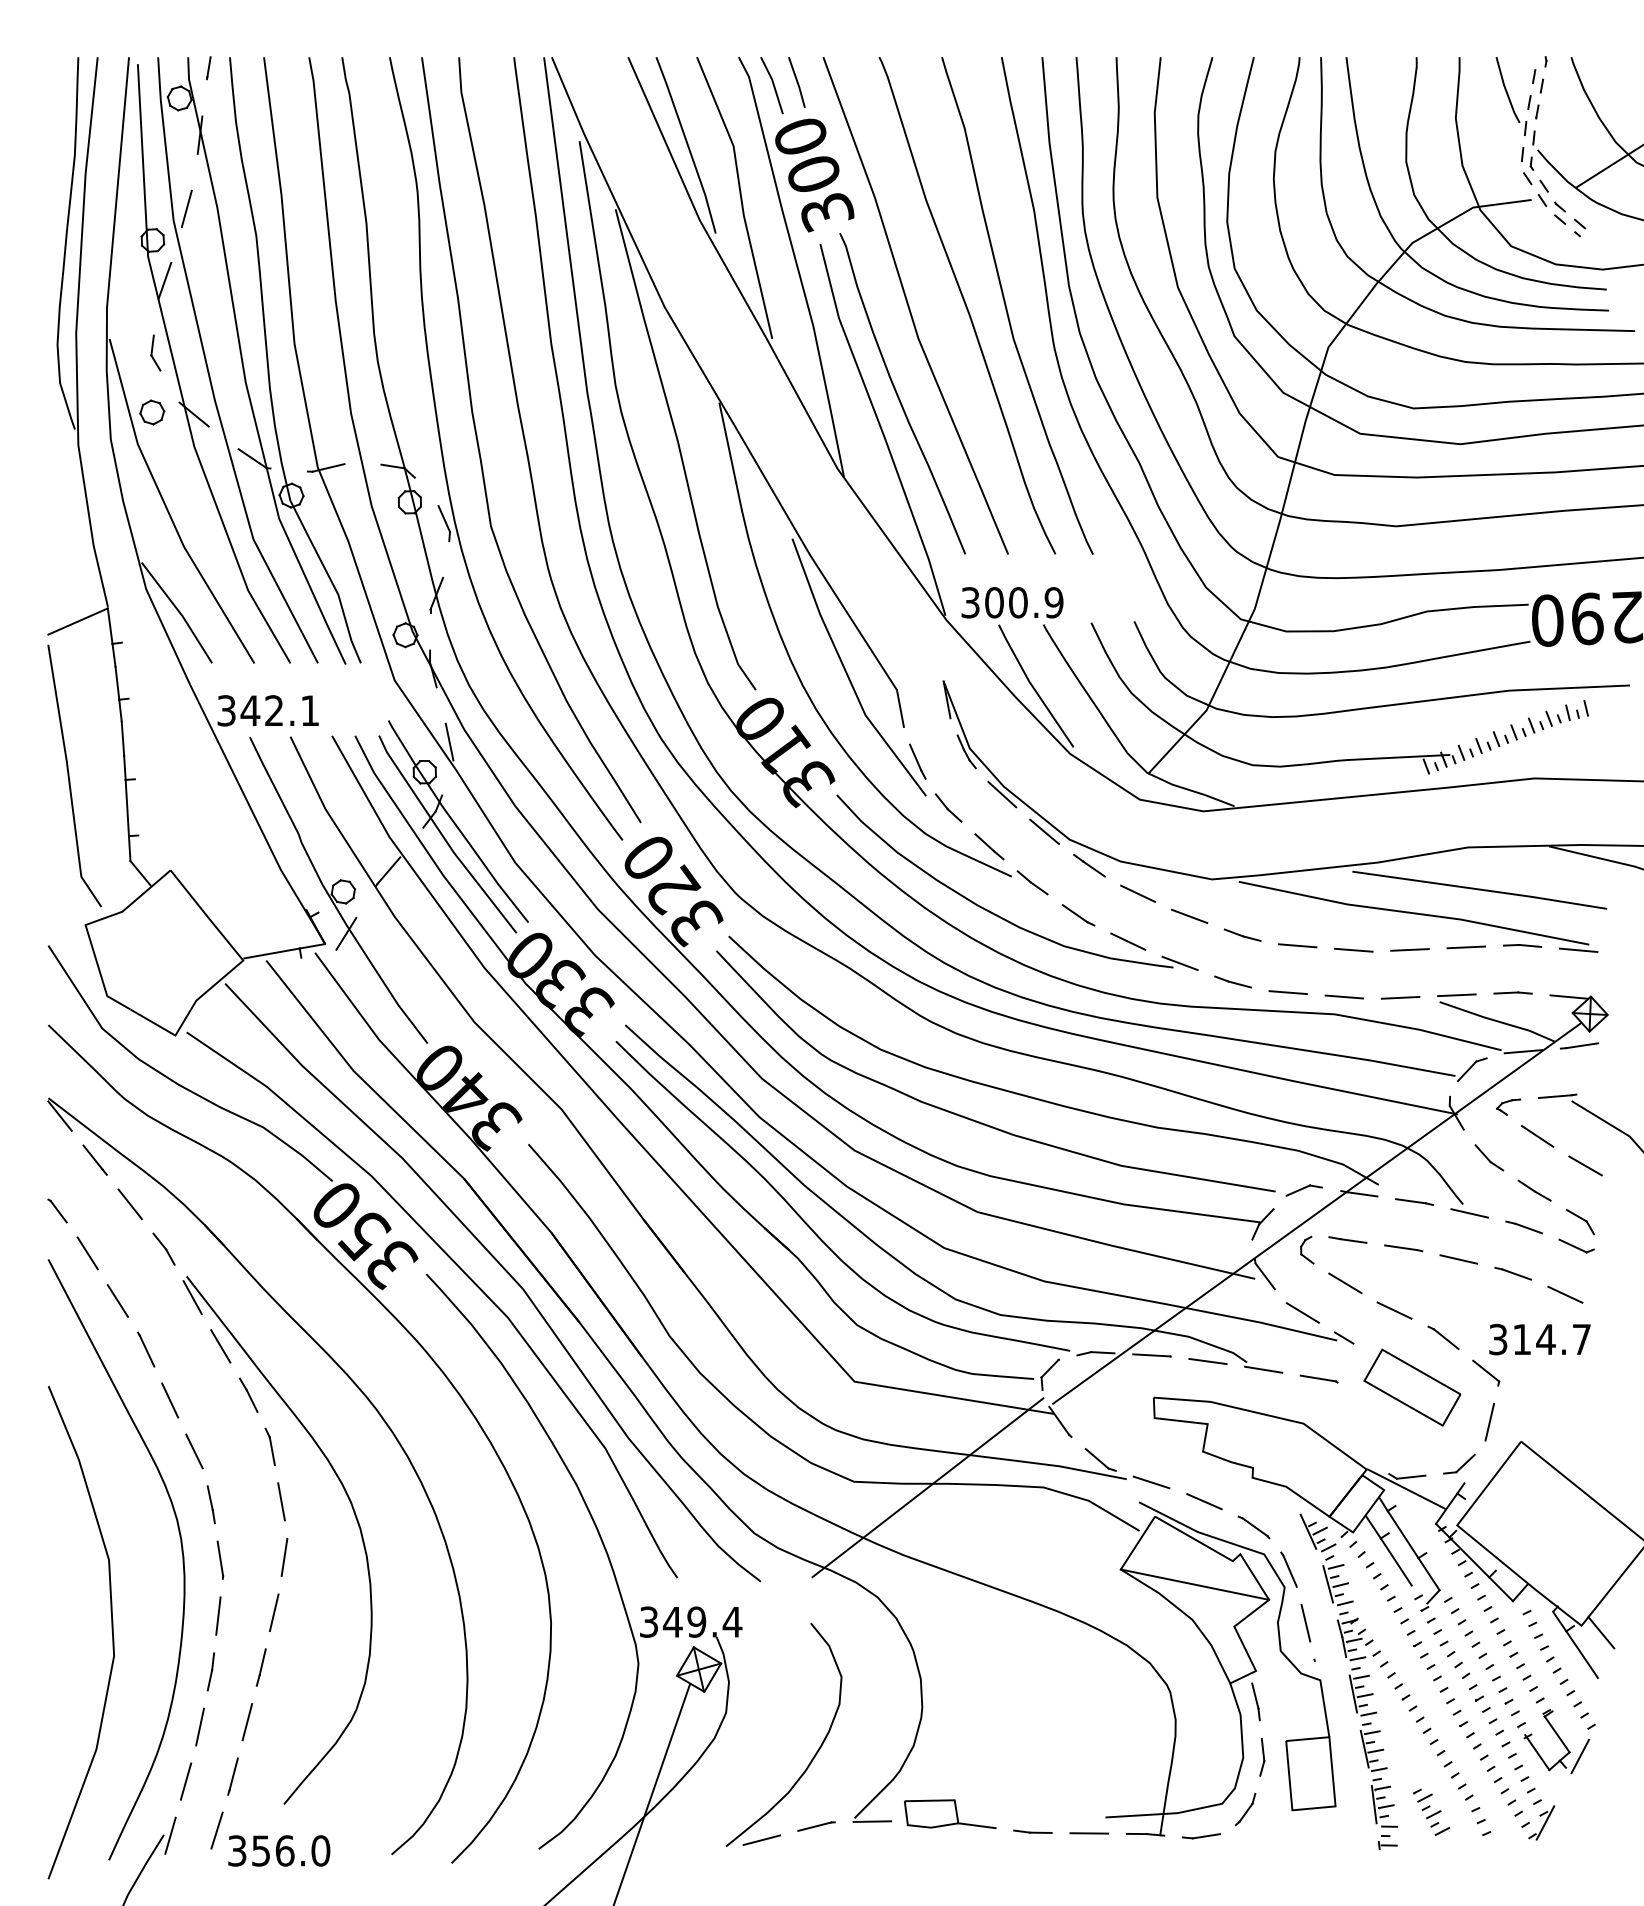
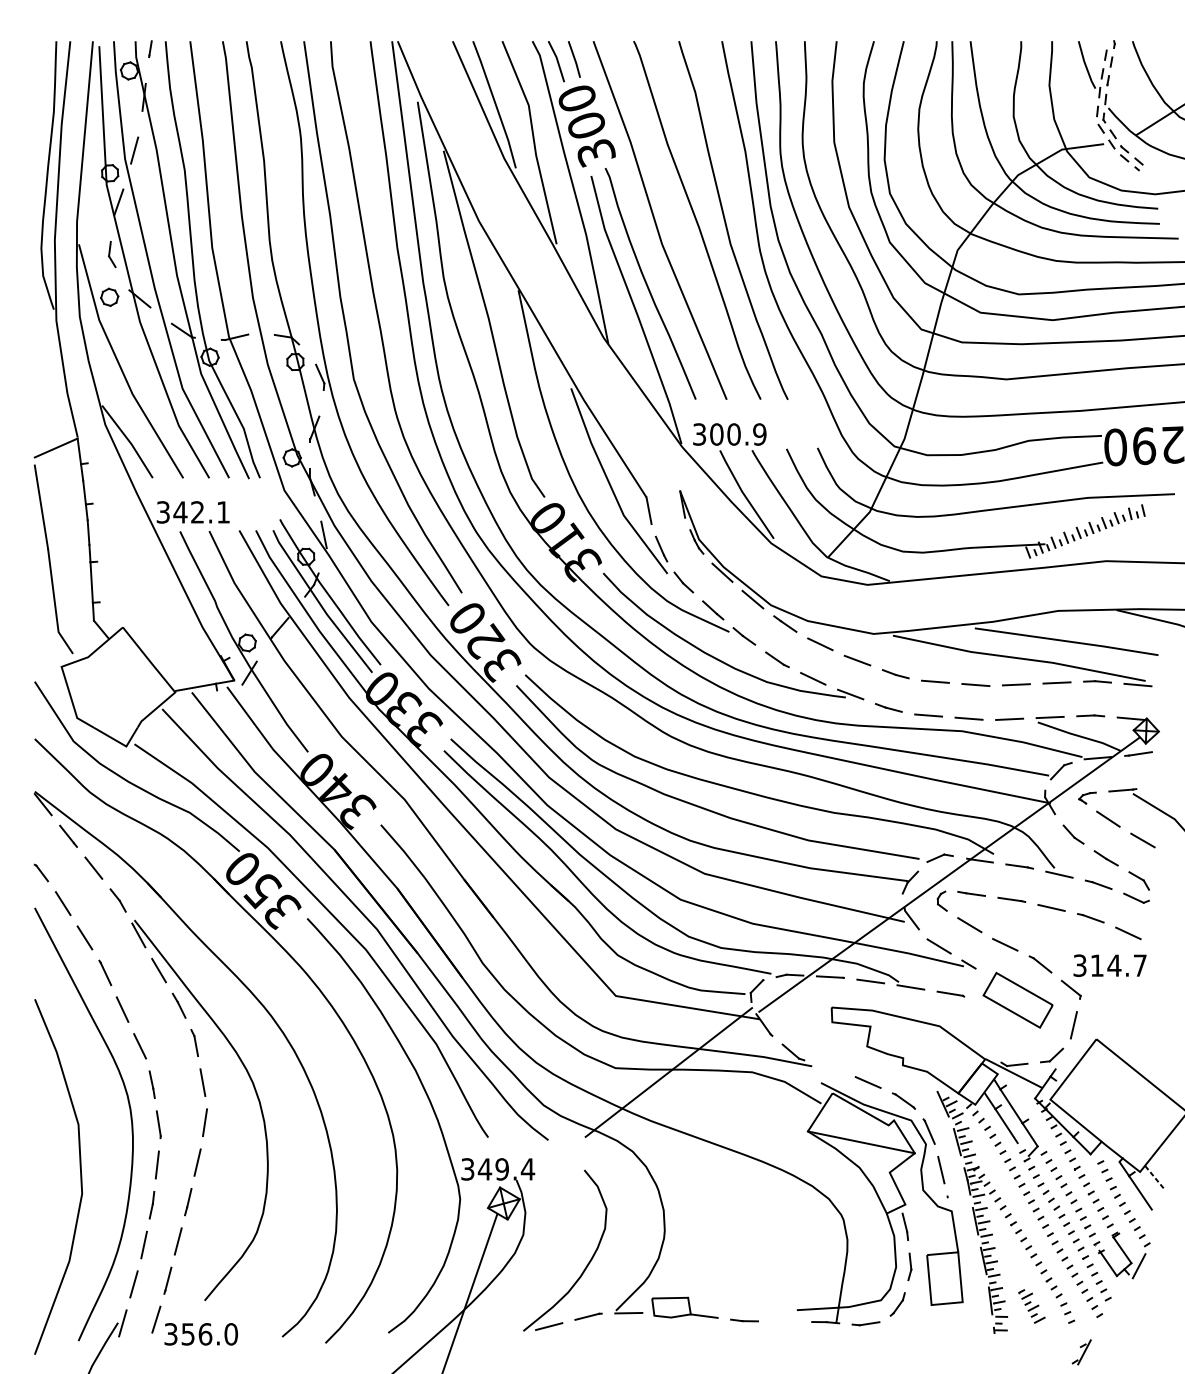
line: (1151, 1482) -> (830, 1068), removed
line: (1601, 1632) -> (1154, 1176), solid -> dashed
part: (1541, 1822) -> (1081, 1352), moved
line: (1089, 1833) -> (785, 1321), removed

